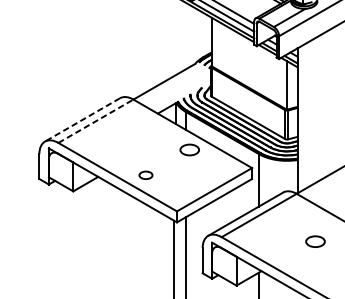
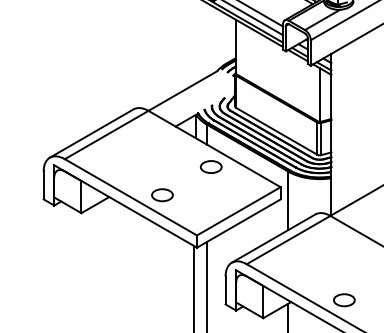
line: (82, 119) -> (91, 133), dashed -> solid
line: (96, 120) -> (107, 134), dashed -> solid
part: (146, 175) -> (162, 195), size x1.43
part: (315, 241) -> (344, 300), moved

